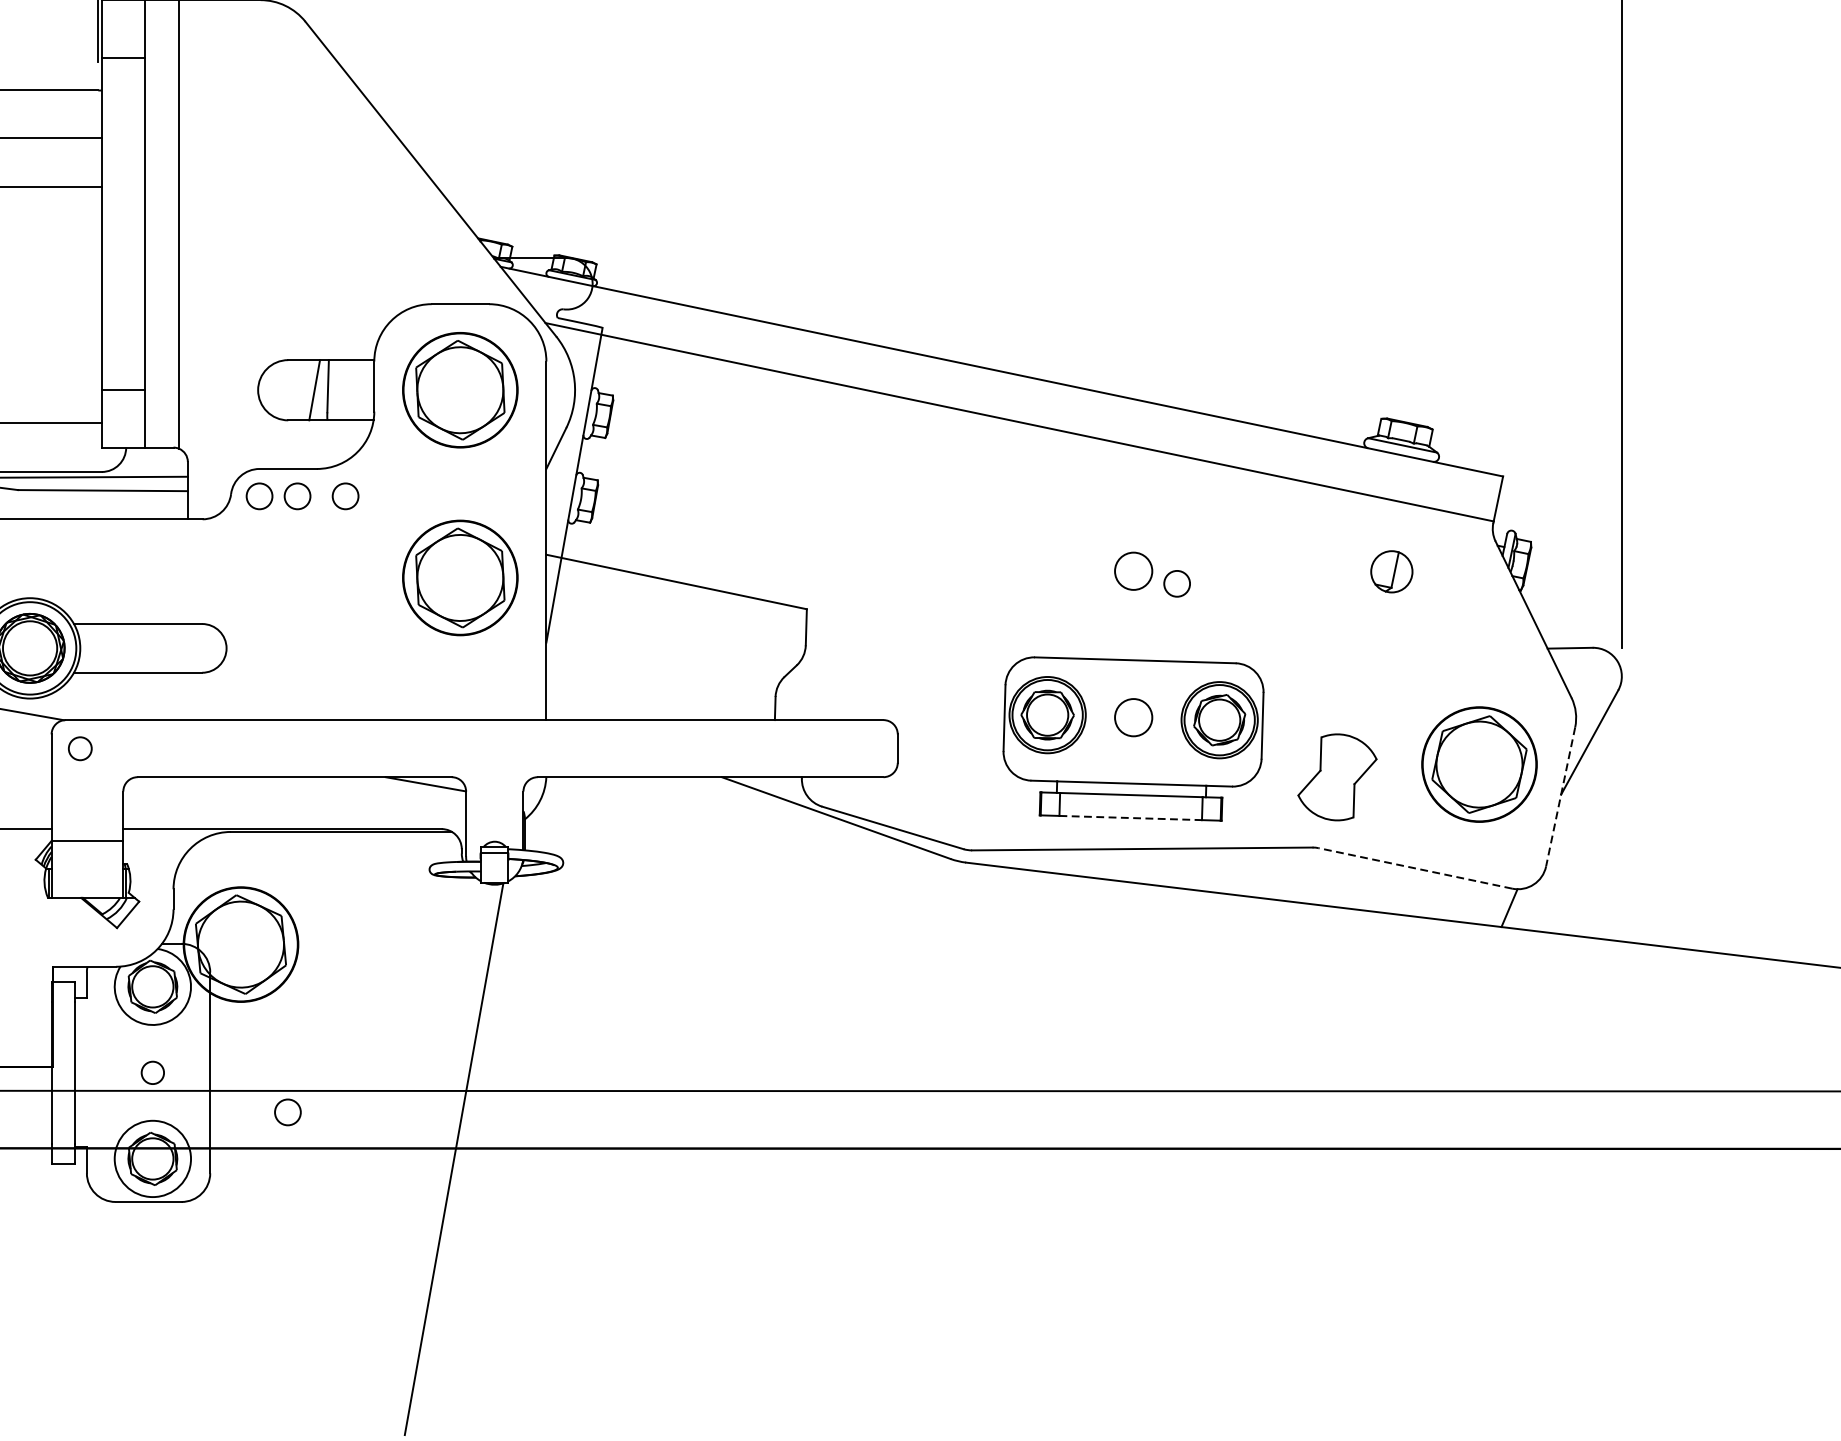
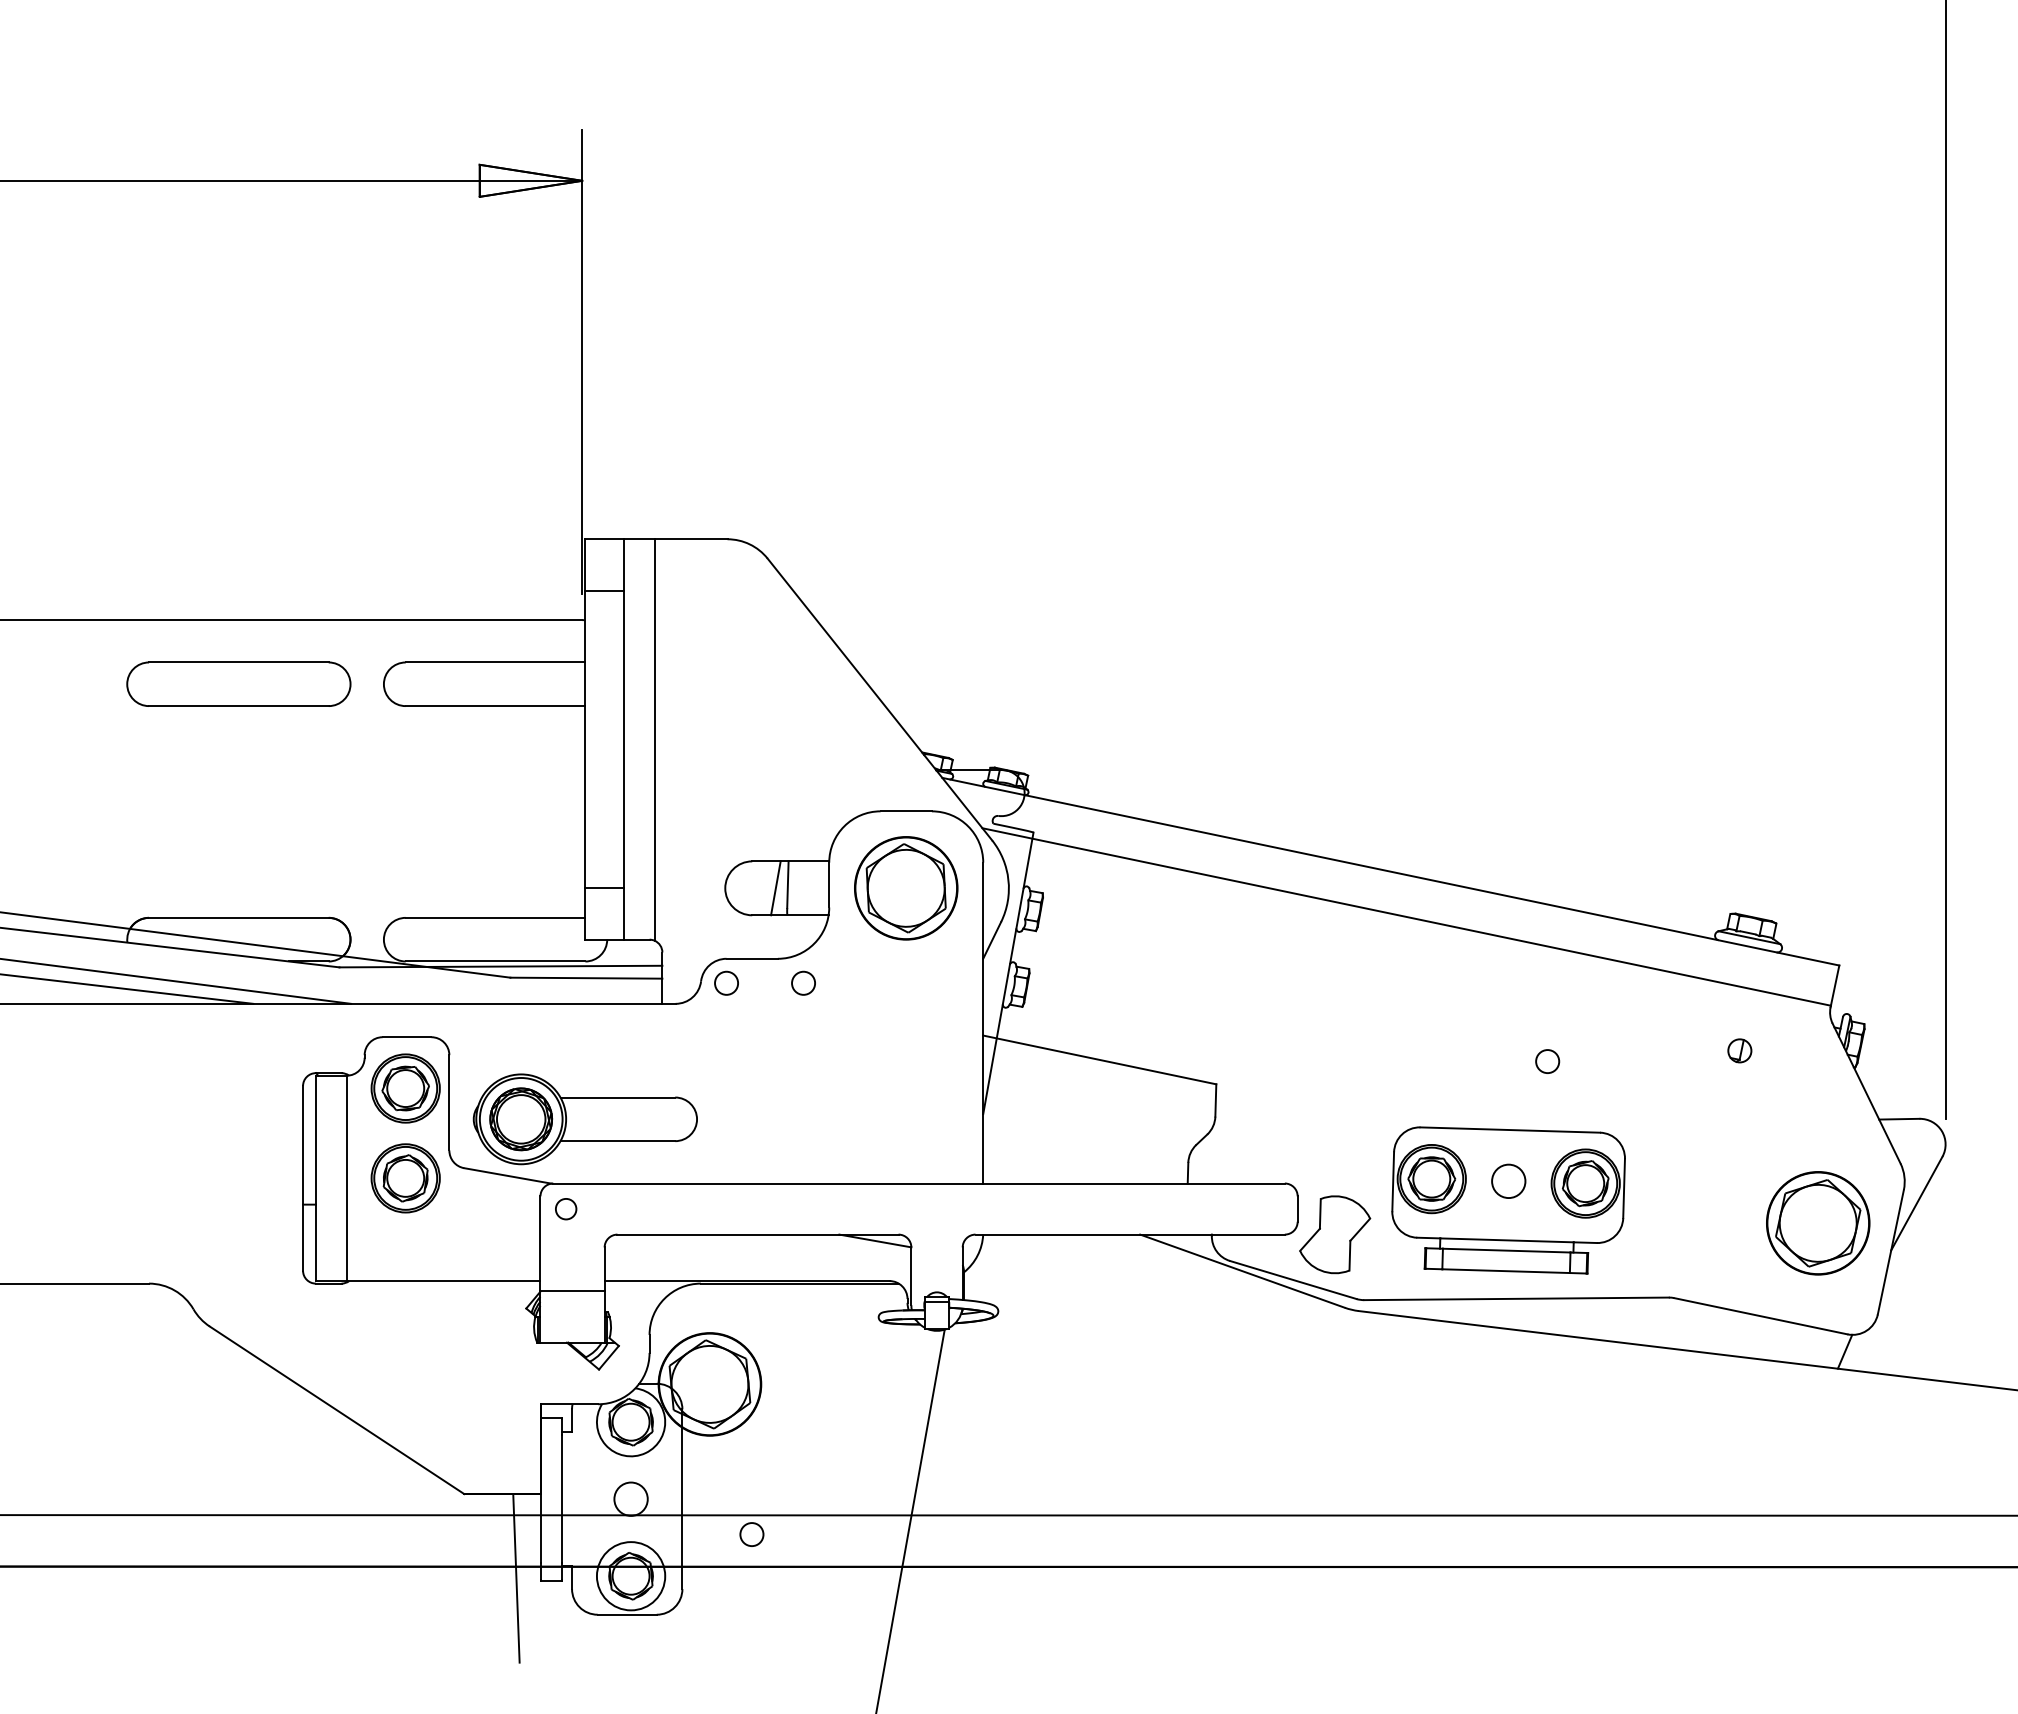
circle: (297, 495) -> (760, 982), removed
circle: (1133, 570) -> (1508, 1049), removed
part: (1391, 571) -> (1739, 1050), size x0.62
part: (460, 578) -> (906, 1056), removed
part: (1337, 777) -> (1335, 1234), moved
line: (1560, 797) -> (1890, 1252), dashed -> solid
line: (1131, 818) -> (1506, 1271), dashed -> solid
line: (1414, 868) -> (1760, 1316), dashed -> solid
circle: (152, 1072) -> (630, 1498), size x1.67
line: (24, 1161) -> (516, 1578), added

